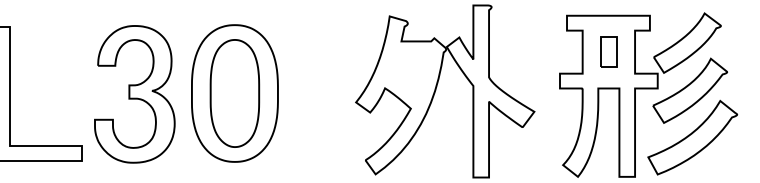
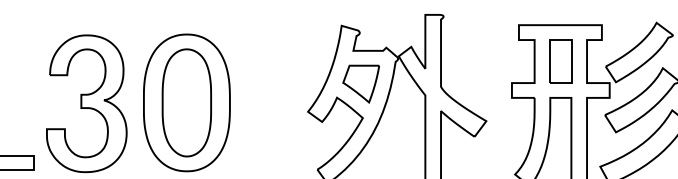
part: (608, 51) -> (560, 60), size x1.43
part: (408, 74) -> (360, 83), added

